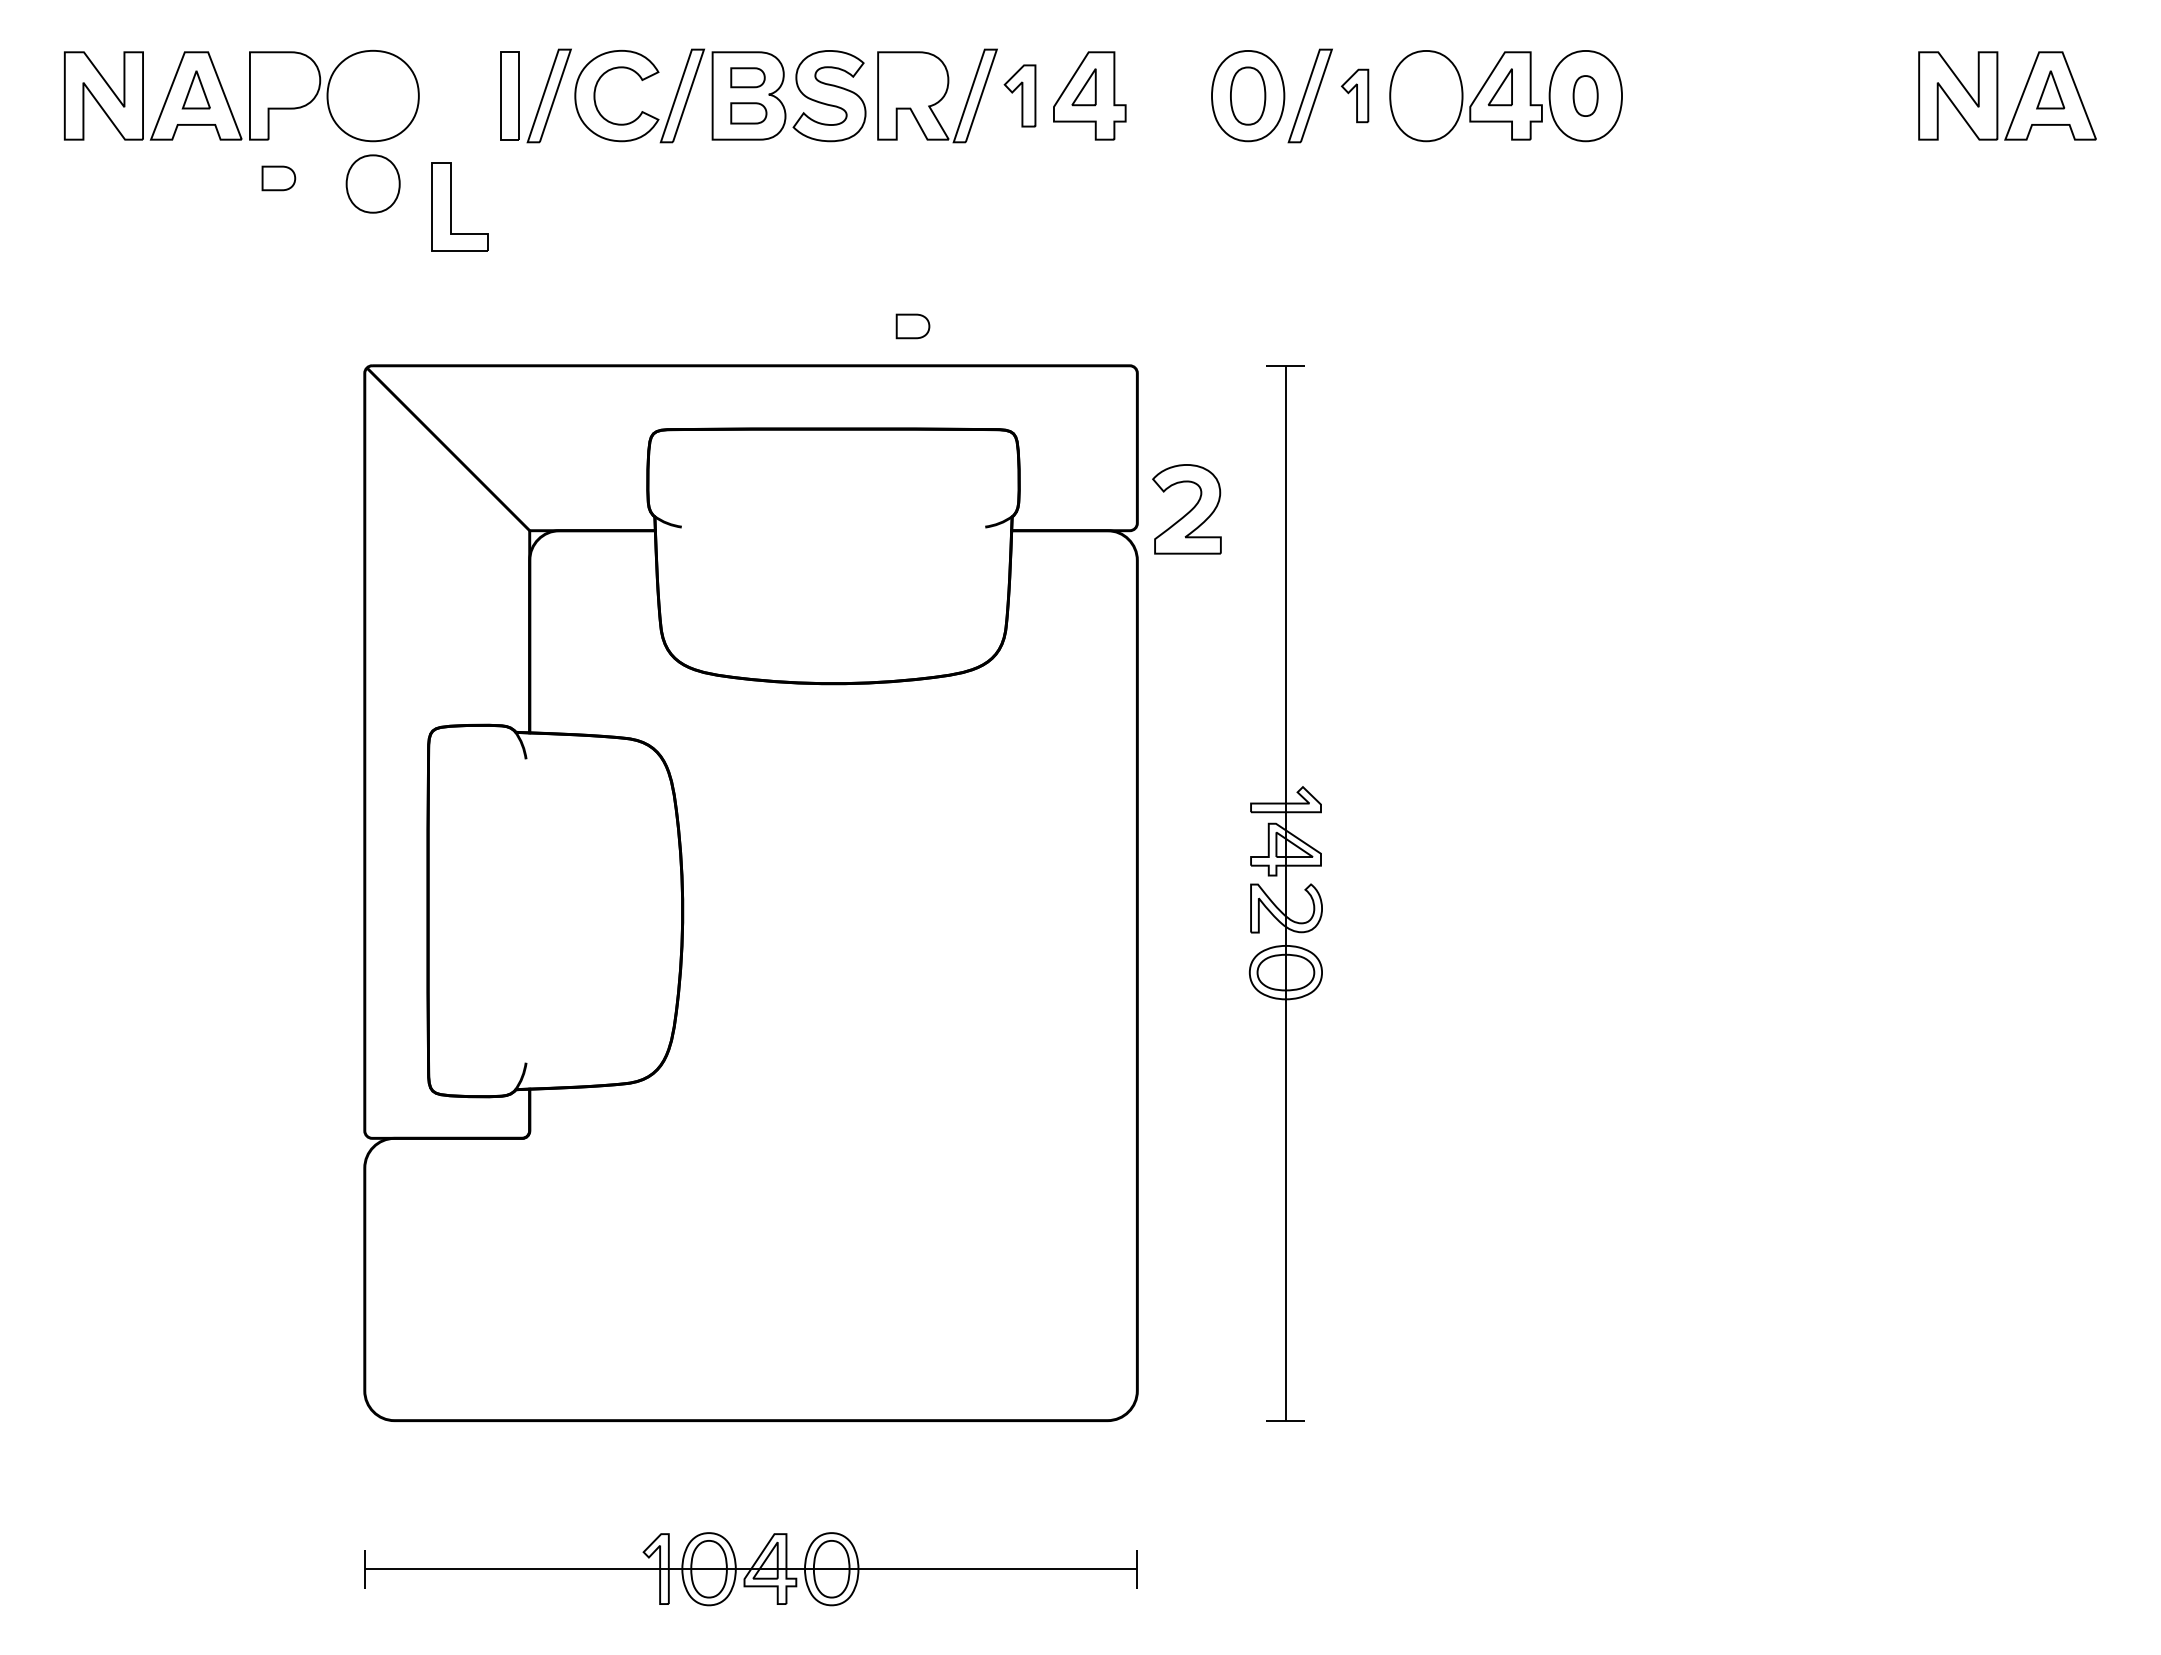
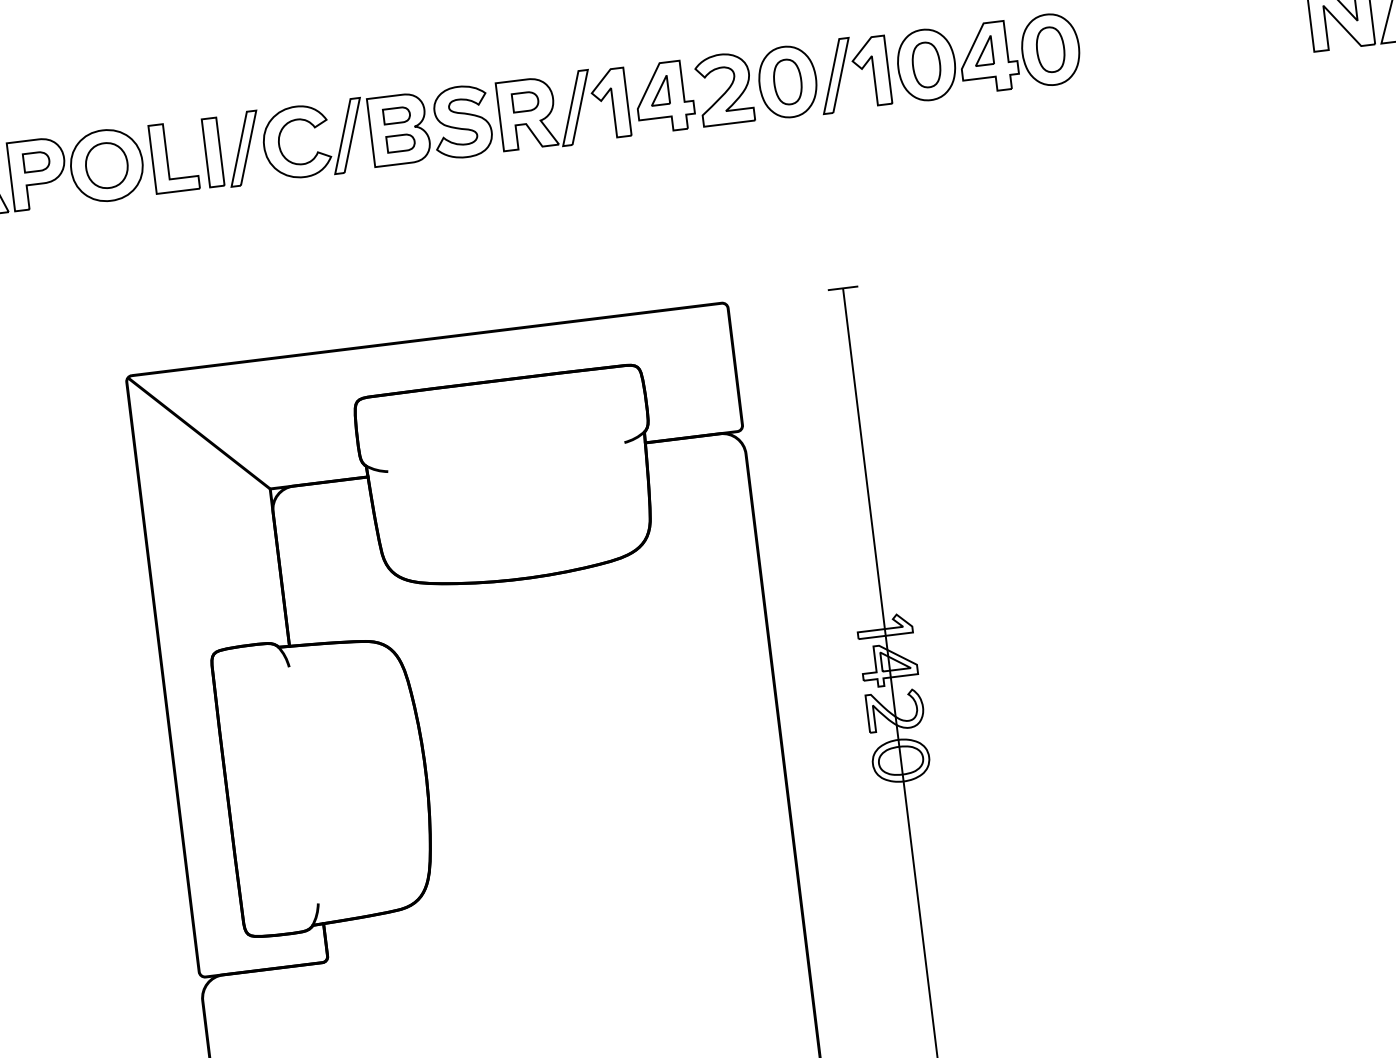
part: (1019, 95) -> (609, 103), size x1.43
part: (1354, 95) -> (870, 71), size x1.67
part: (1426, 95) -> (926, 64), added
part: (1585, 95) -> (1050, 49), size x1.43
part: (278, 178) -> (36, 161), moved
part: (372, 183) -> (106, 165), moved
part: (451, 206) -> (167, 157), moved
part: (912, 326) -> (525, 101), moved
part: (1186, 509) -> (724, 89), moved

